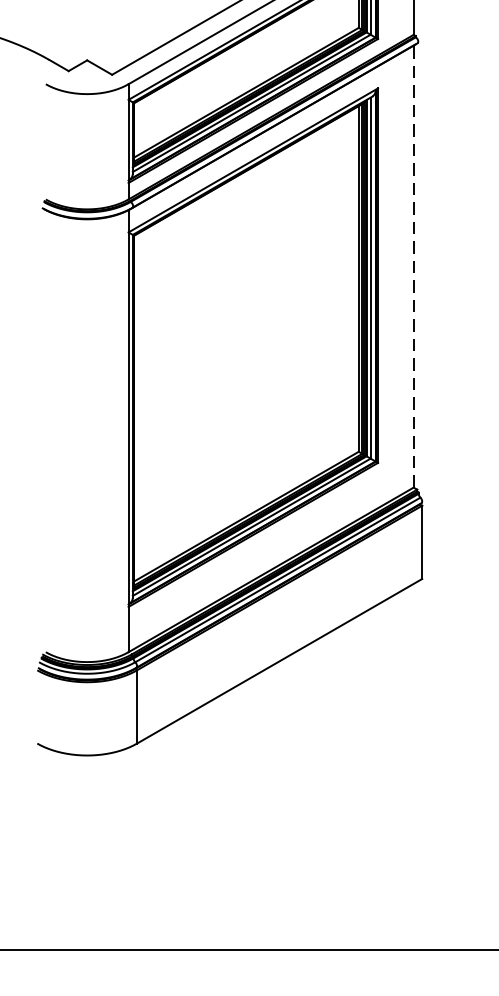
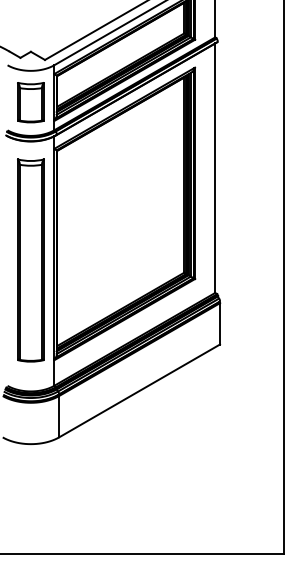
part: (86, 150) -> (30, 102), added
line: (414, 267) -> (215, 168), dashed -> solid
part: (86, 430) -> (30, 260), added

